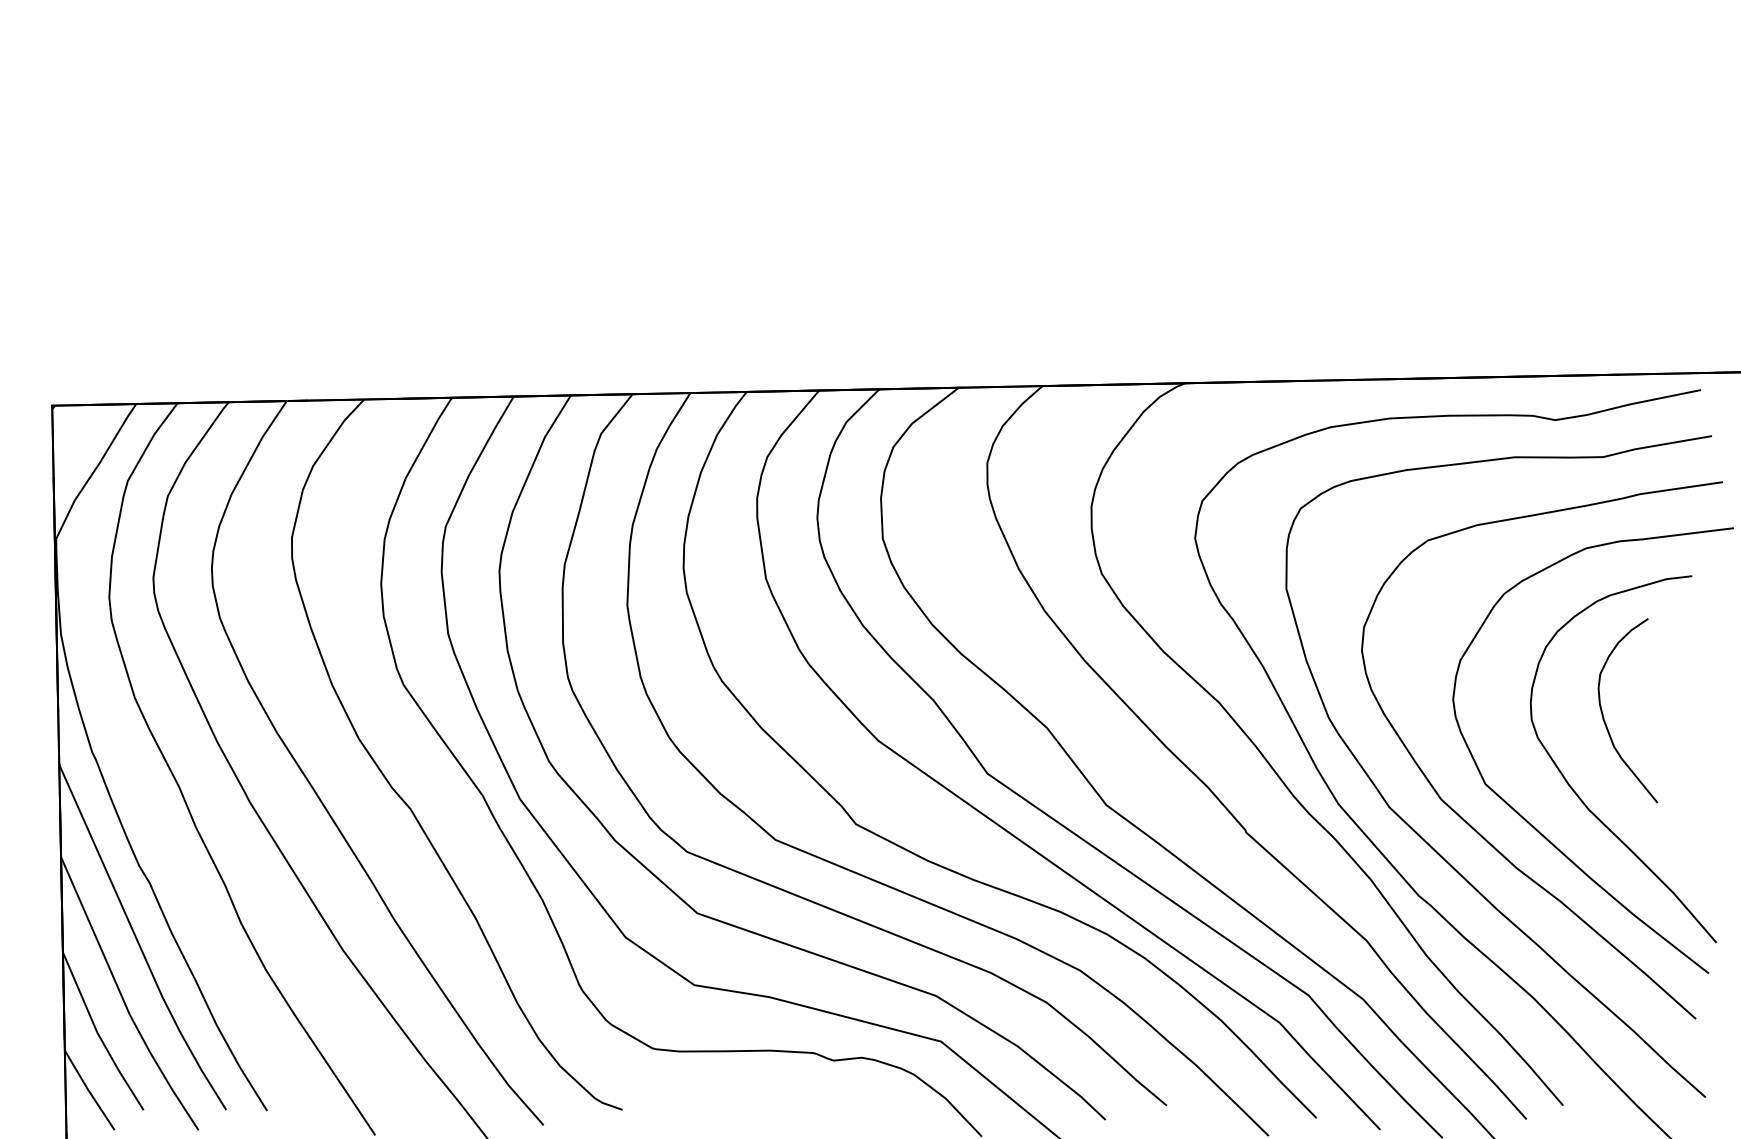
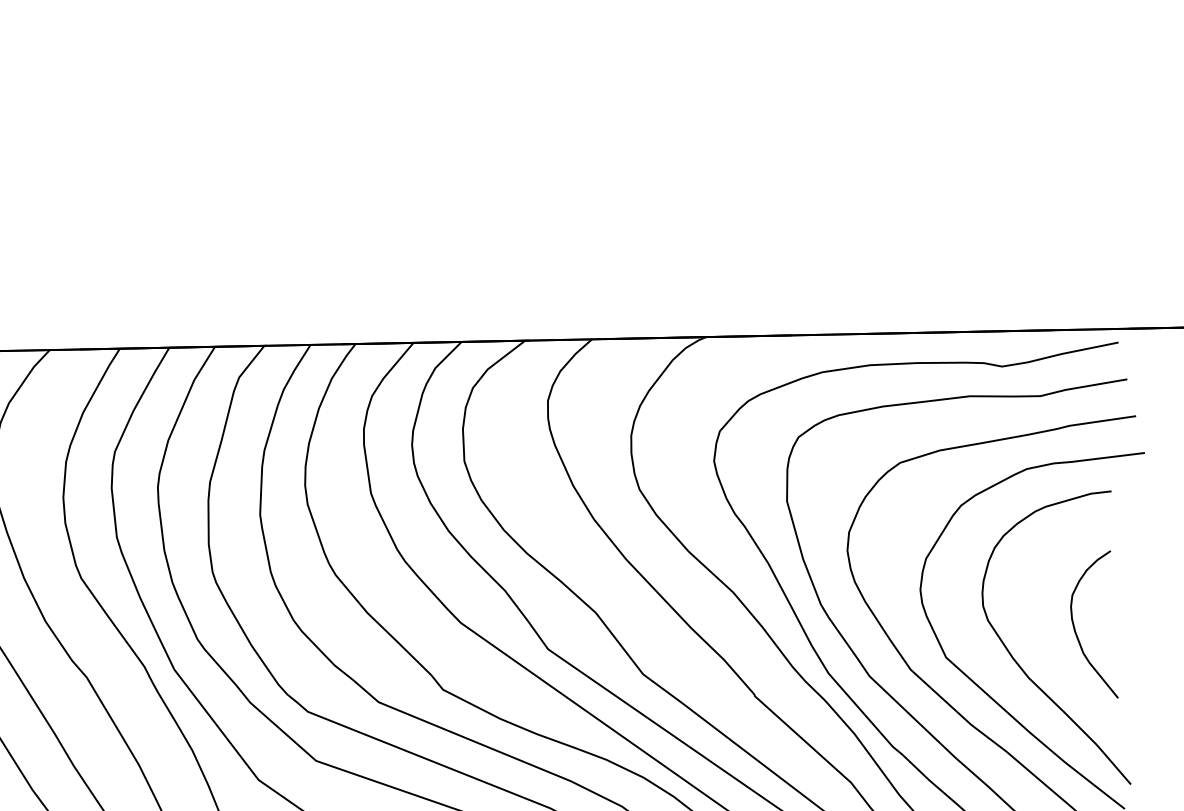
curve: (1604, 717) -> (1075, 629), moved

